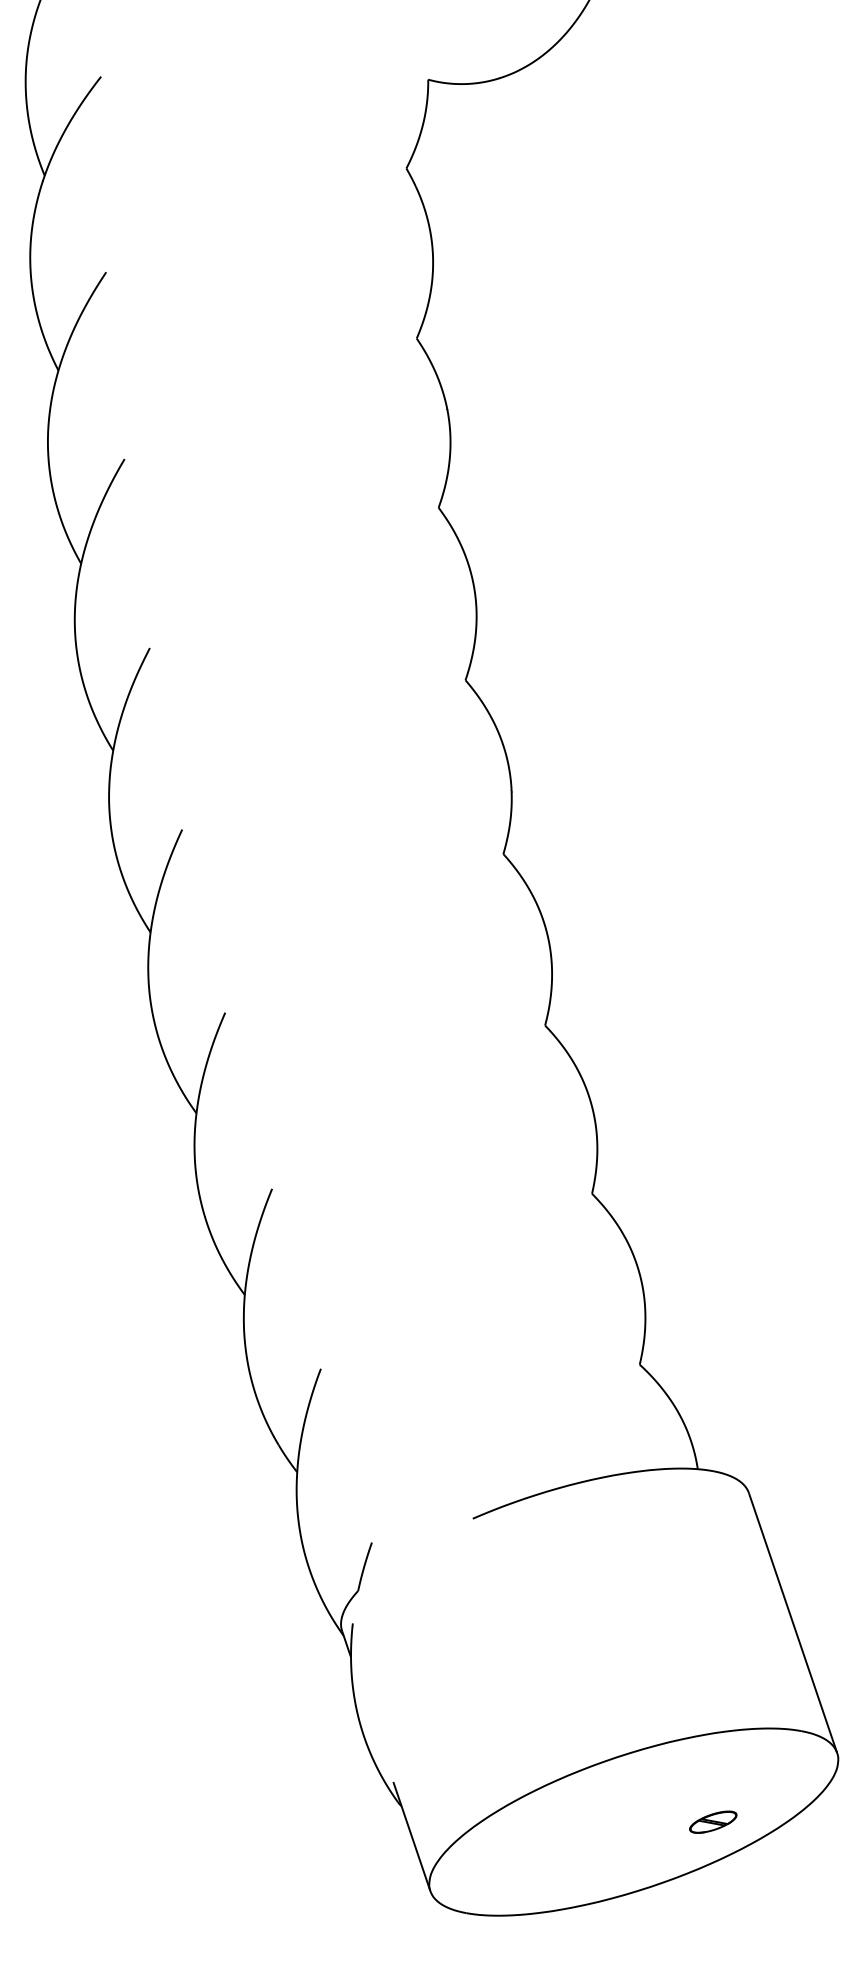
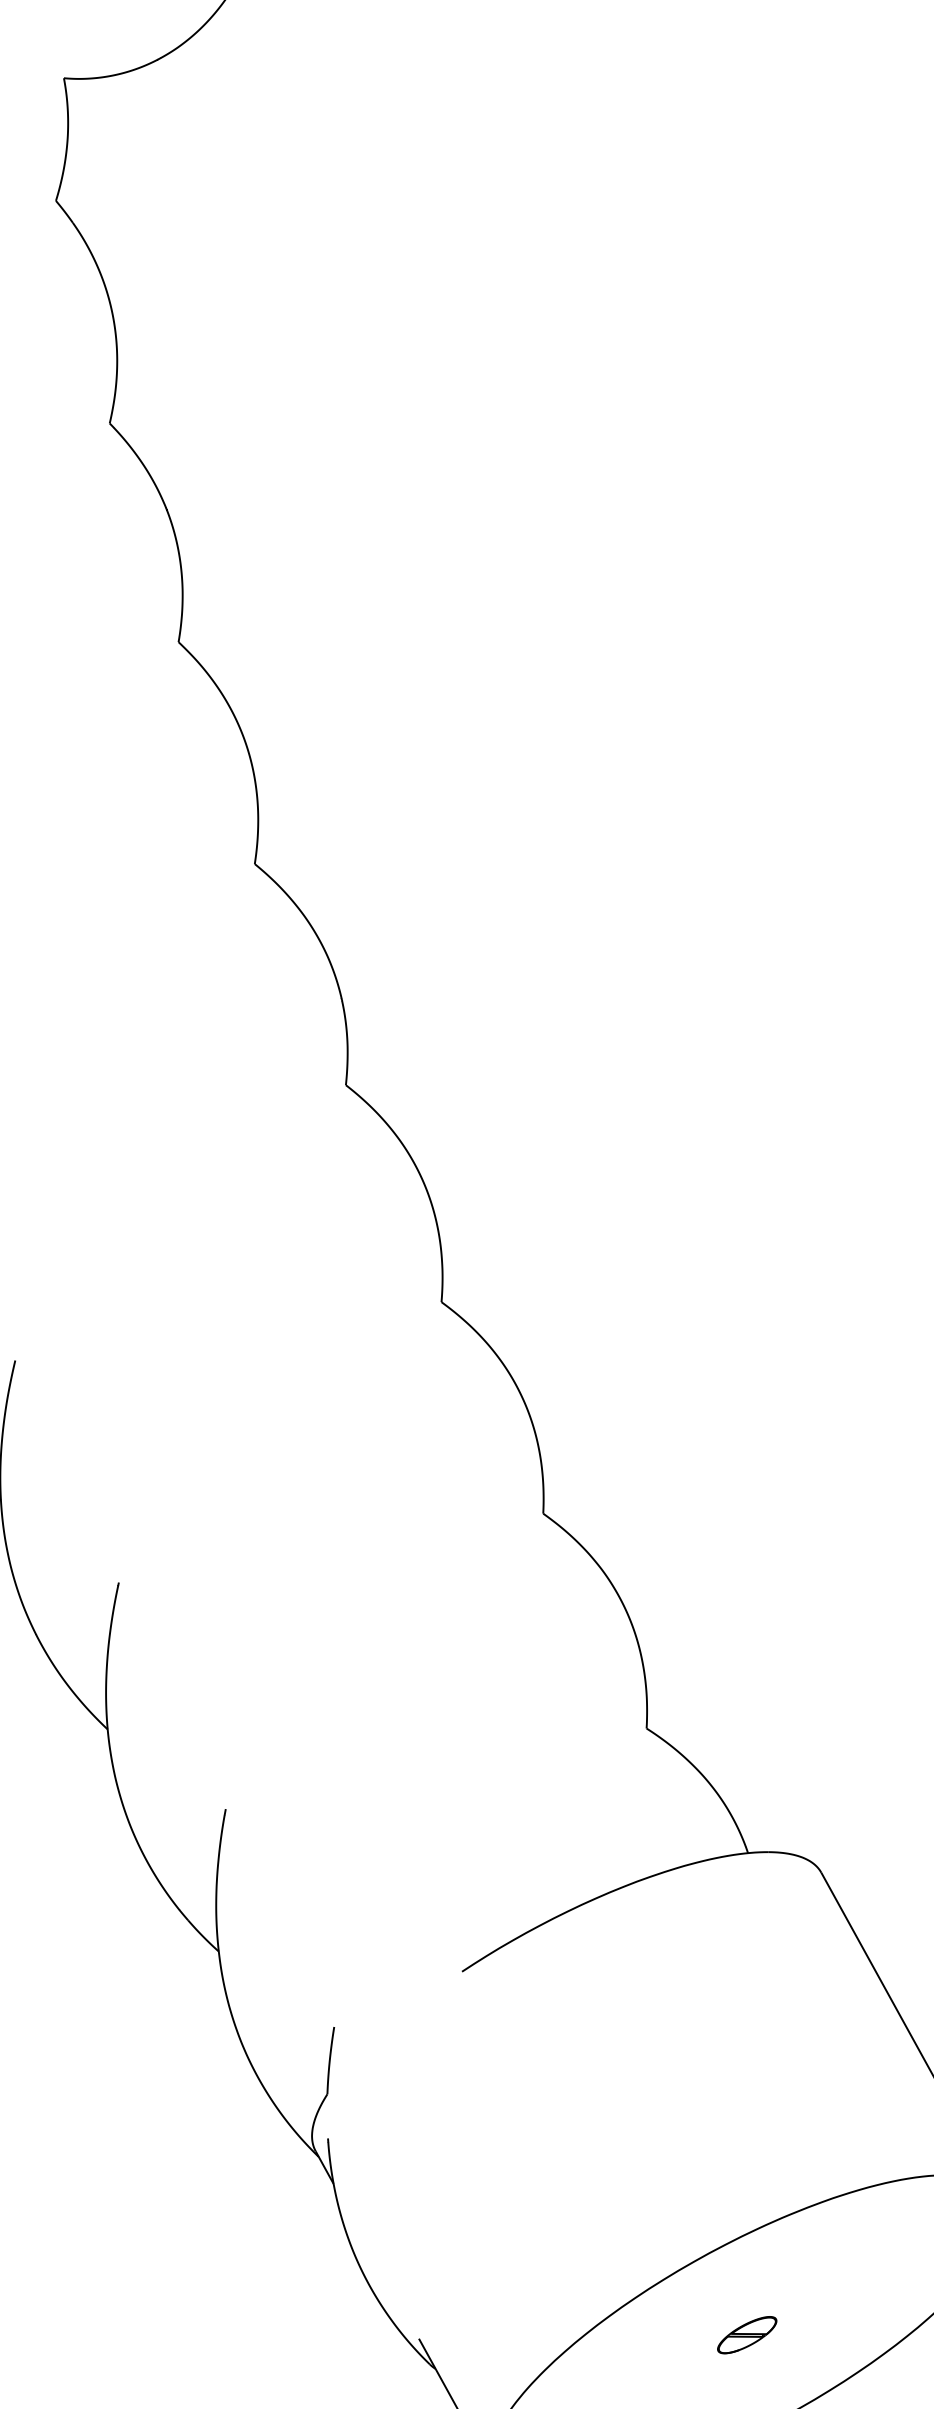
part: (713, 1821) -> (747, 2334), moved

